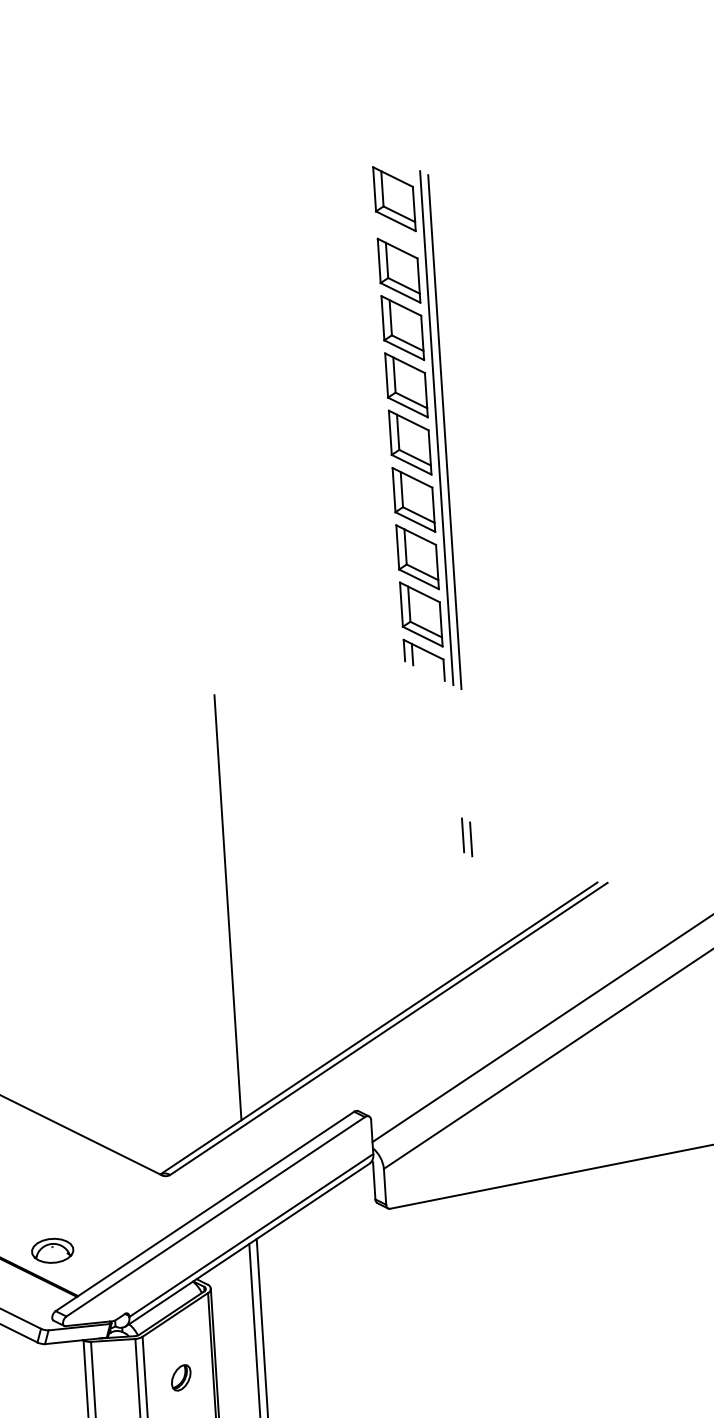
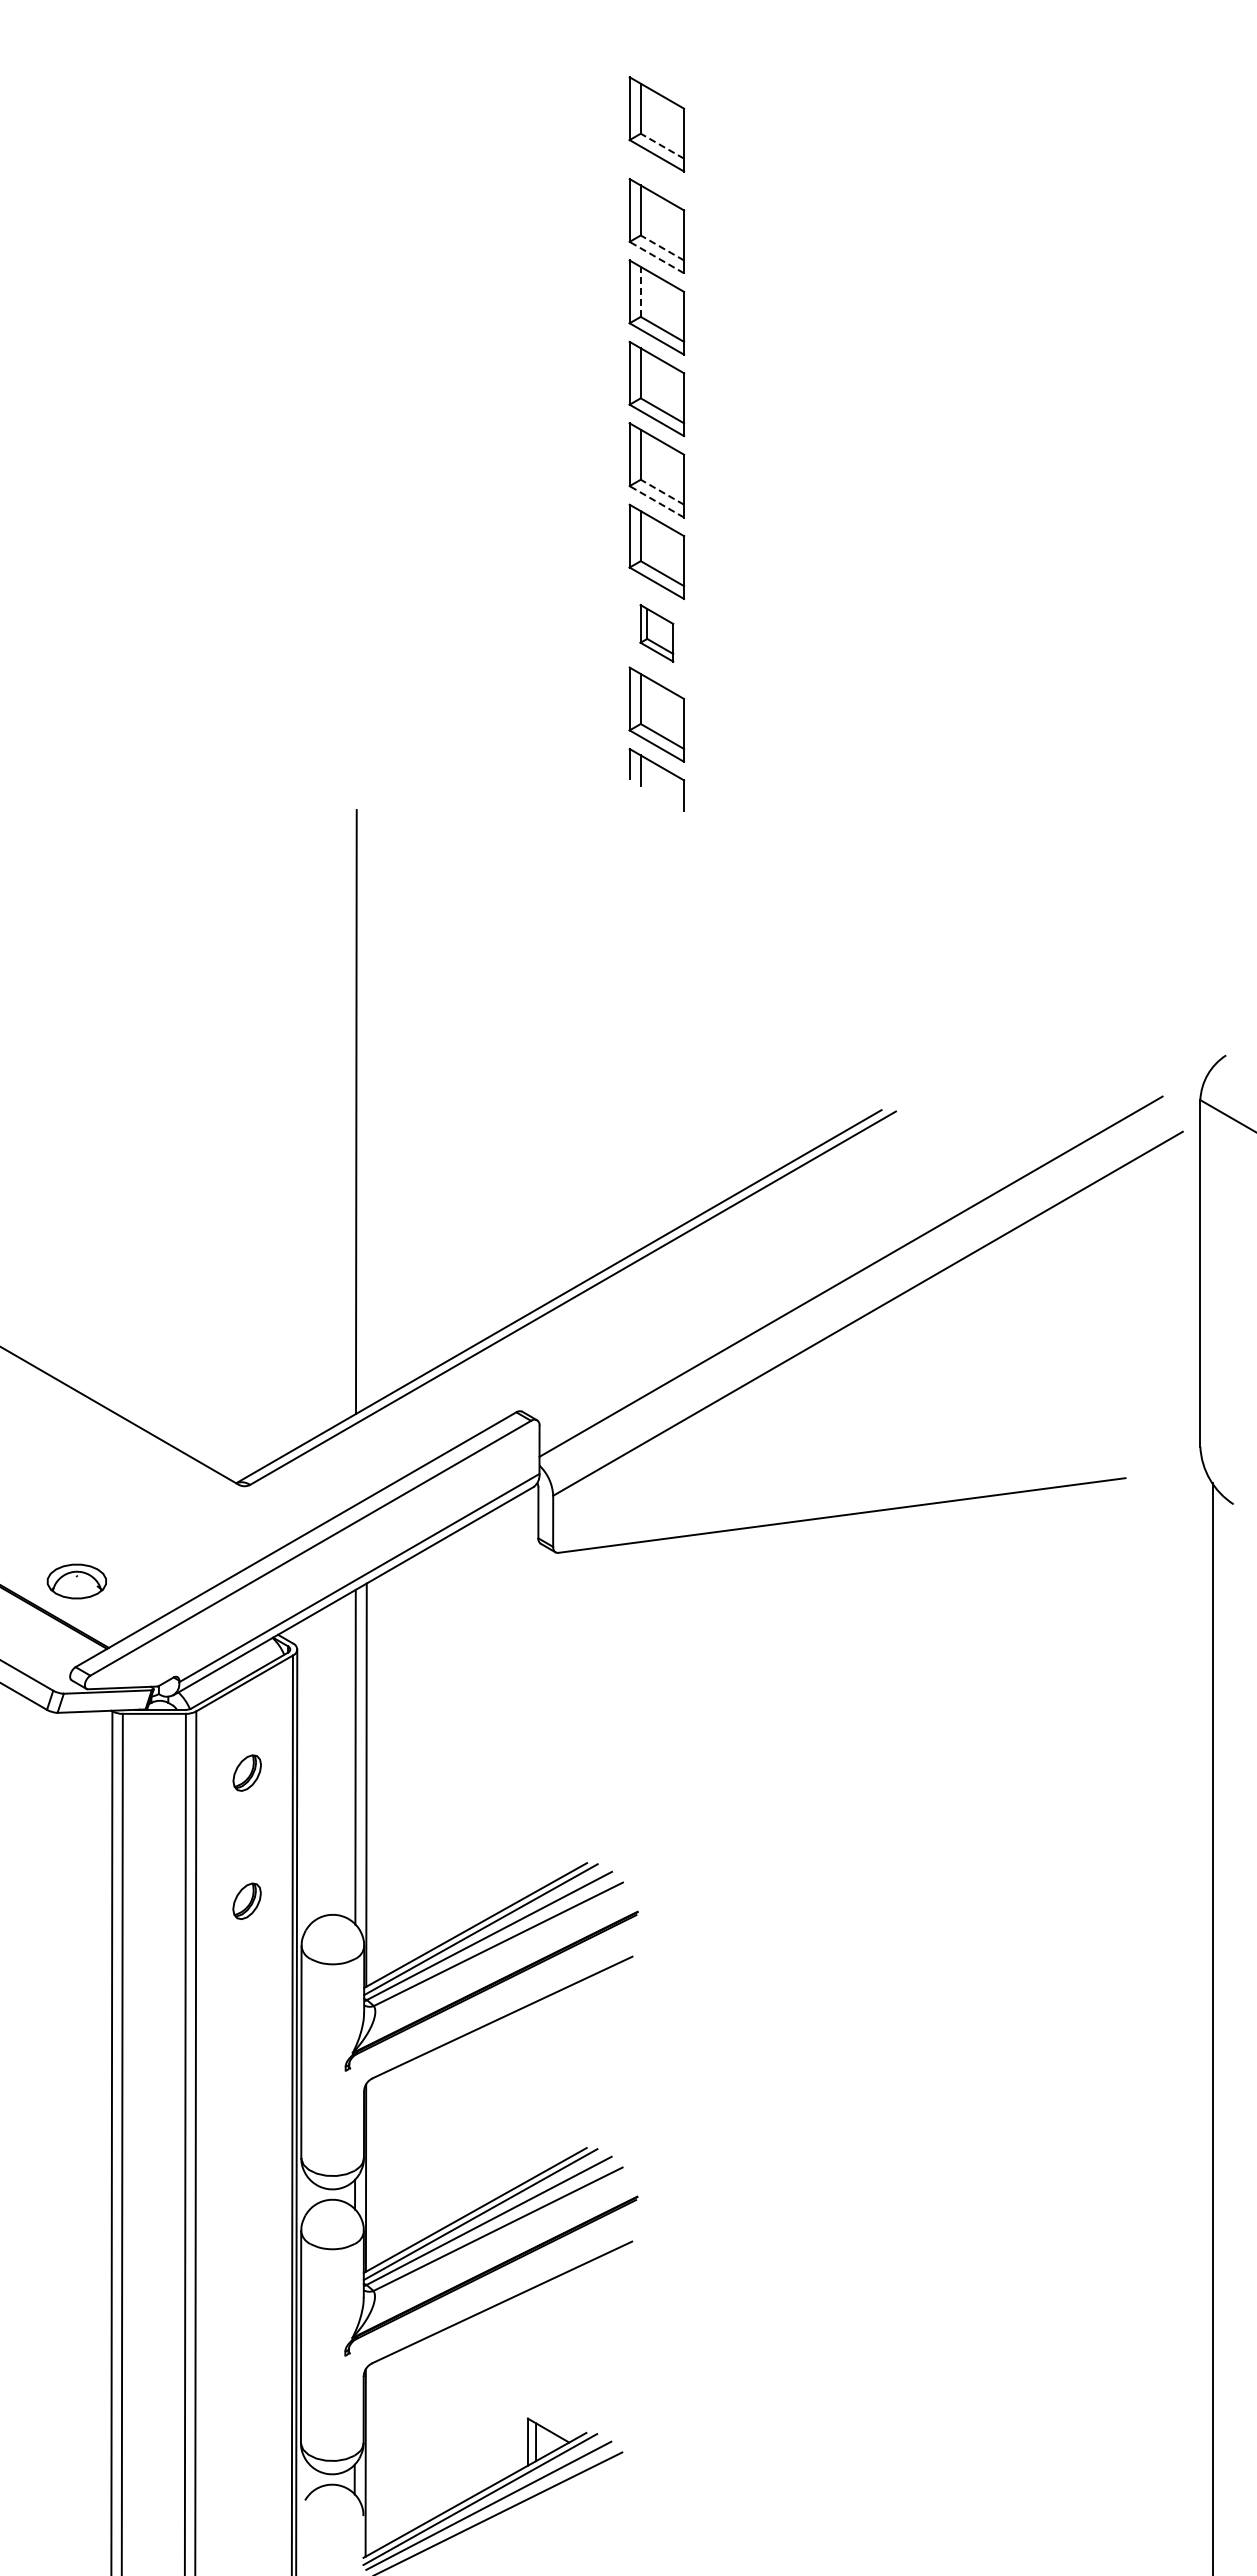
line: (399, 213) -> (662, 145), solid -> dashed
line: (404, 285) -> (662, 247), solid -> dashed
line: (400, 292) -> (656, 257), solid -> dashed
line: (390, 317) -> (640, 291), solid -> dashed
line: (436, 428) -> (695, 452), removed
line: (444, 431) -> (706, 458), removed
line: (415, 457) -> (662, 491), solid -> dashed
line: (411, 464) -> (656, 501), solid -> dashed
part: (417, 557) -> (656, 633), size x0.6
line: (462, 835) -> (695, 1031), removed
line: (470, 839) -> (706, 1037), removed

